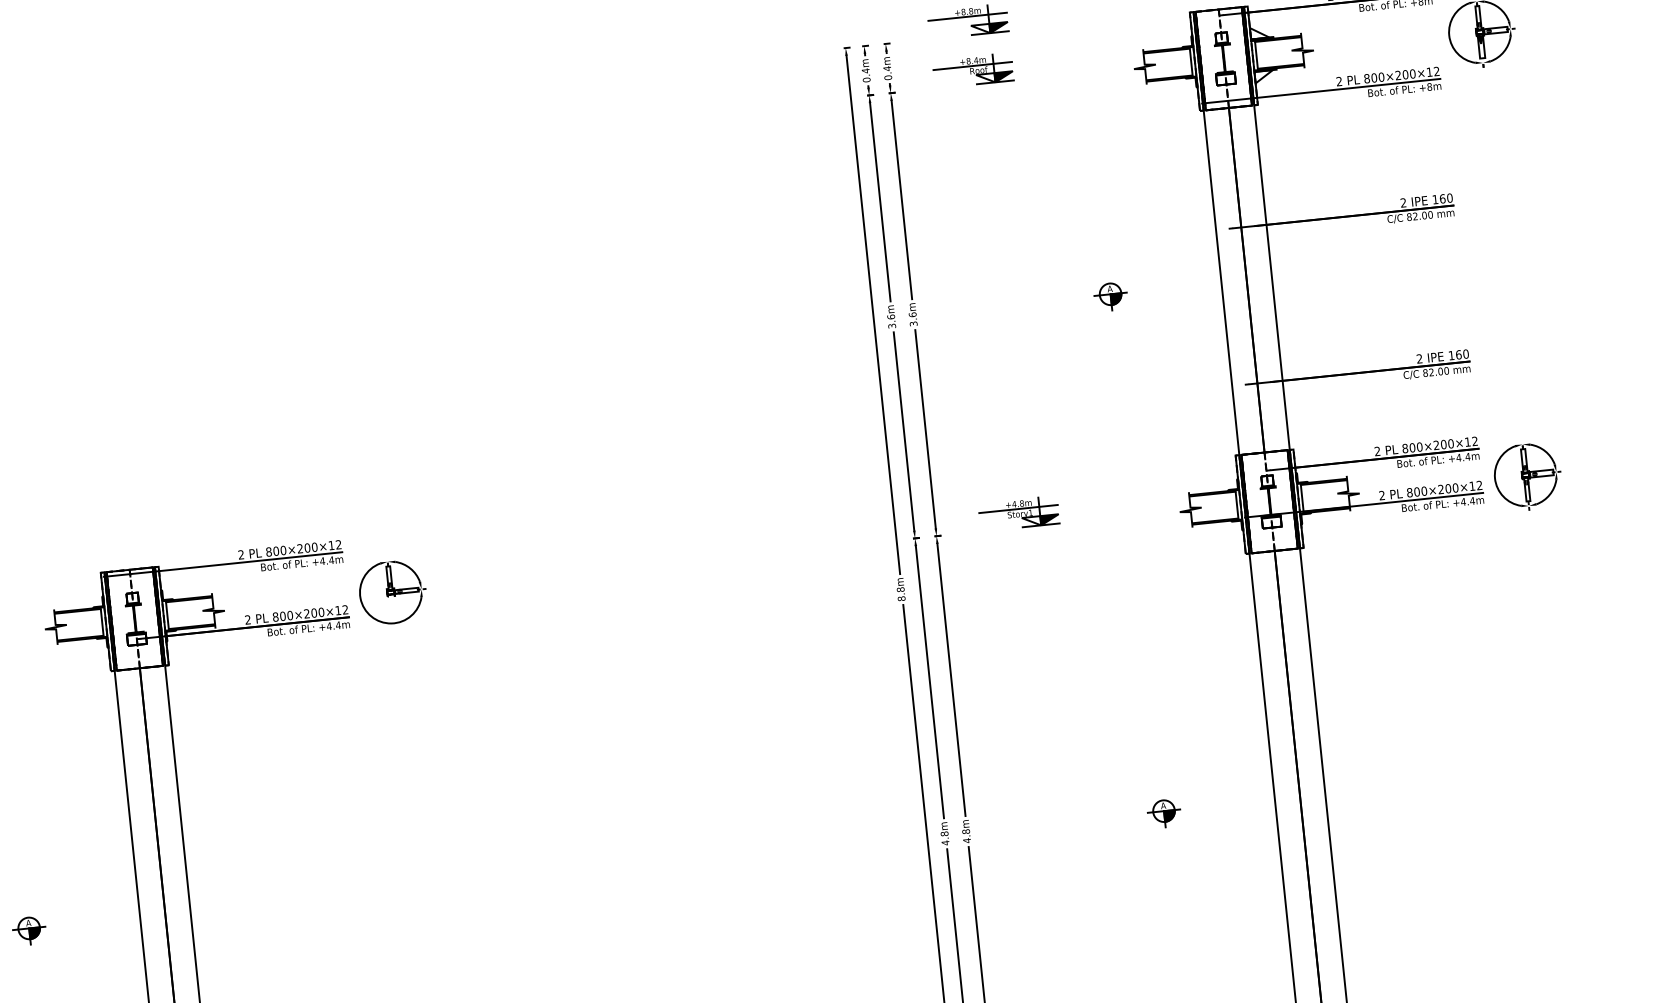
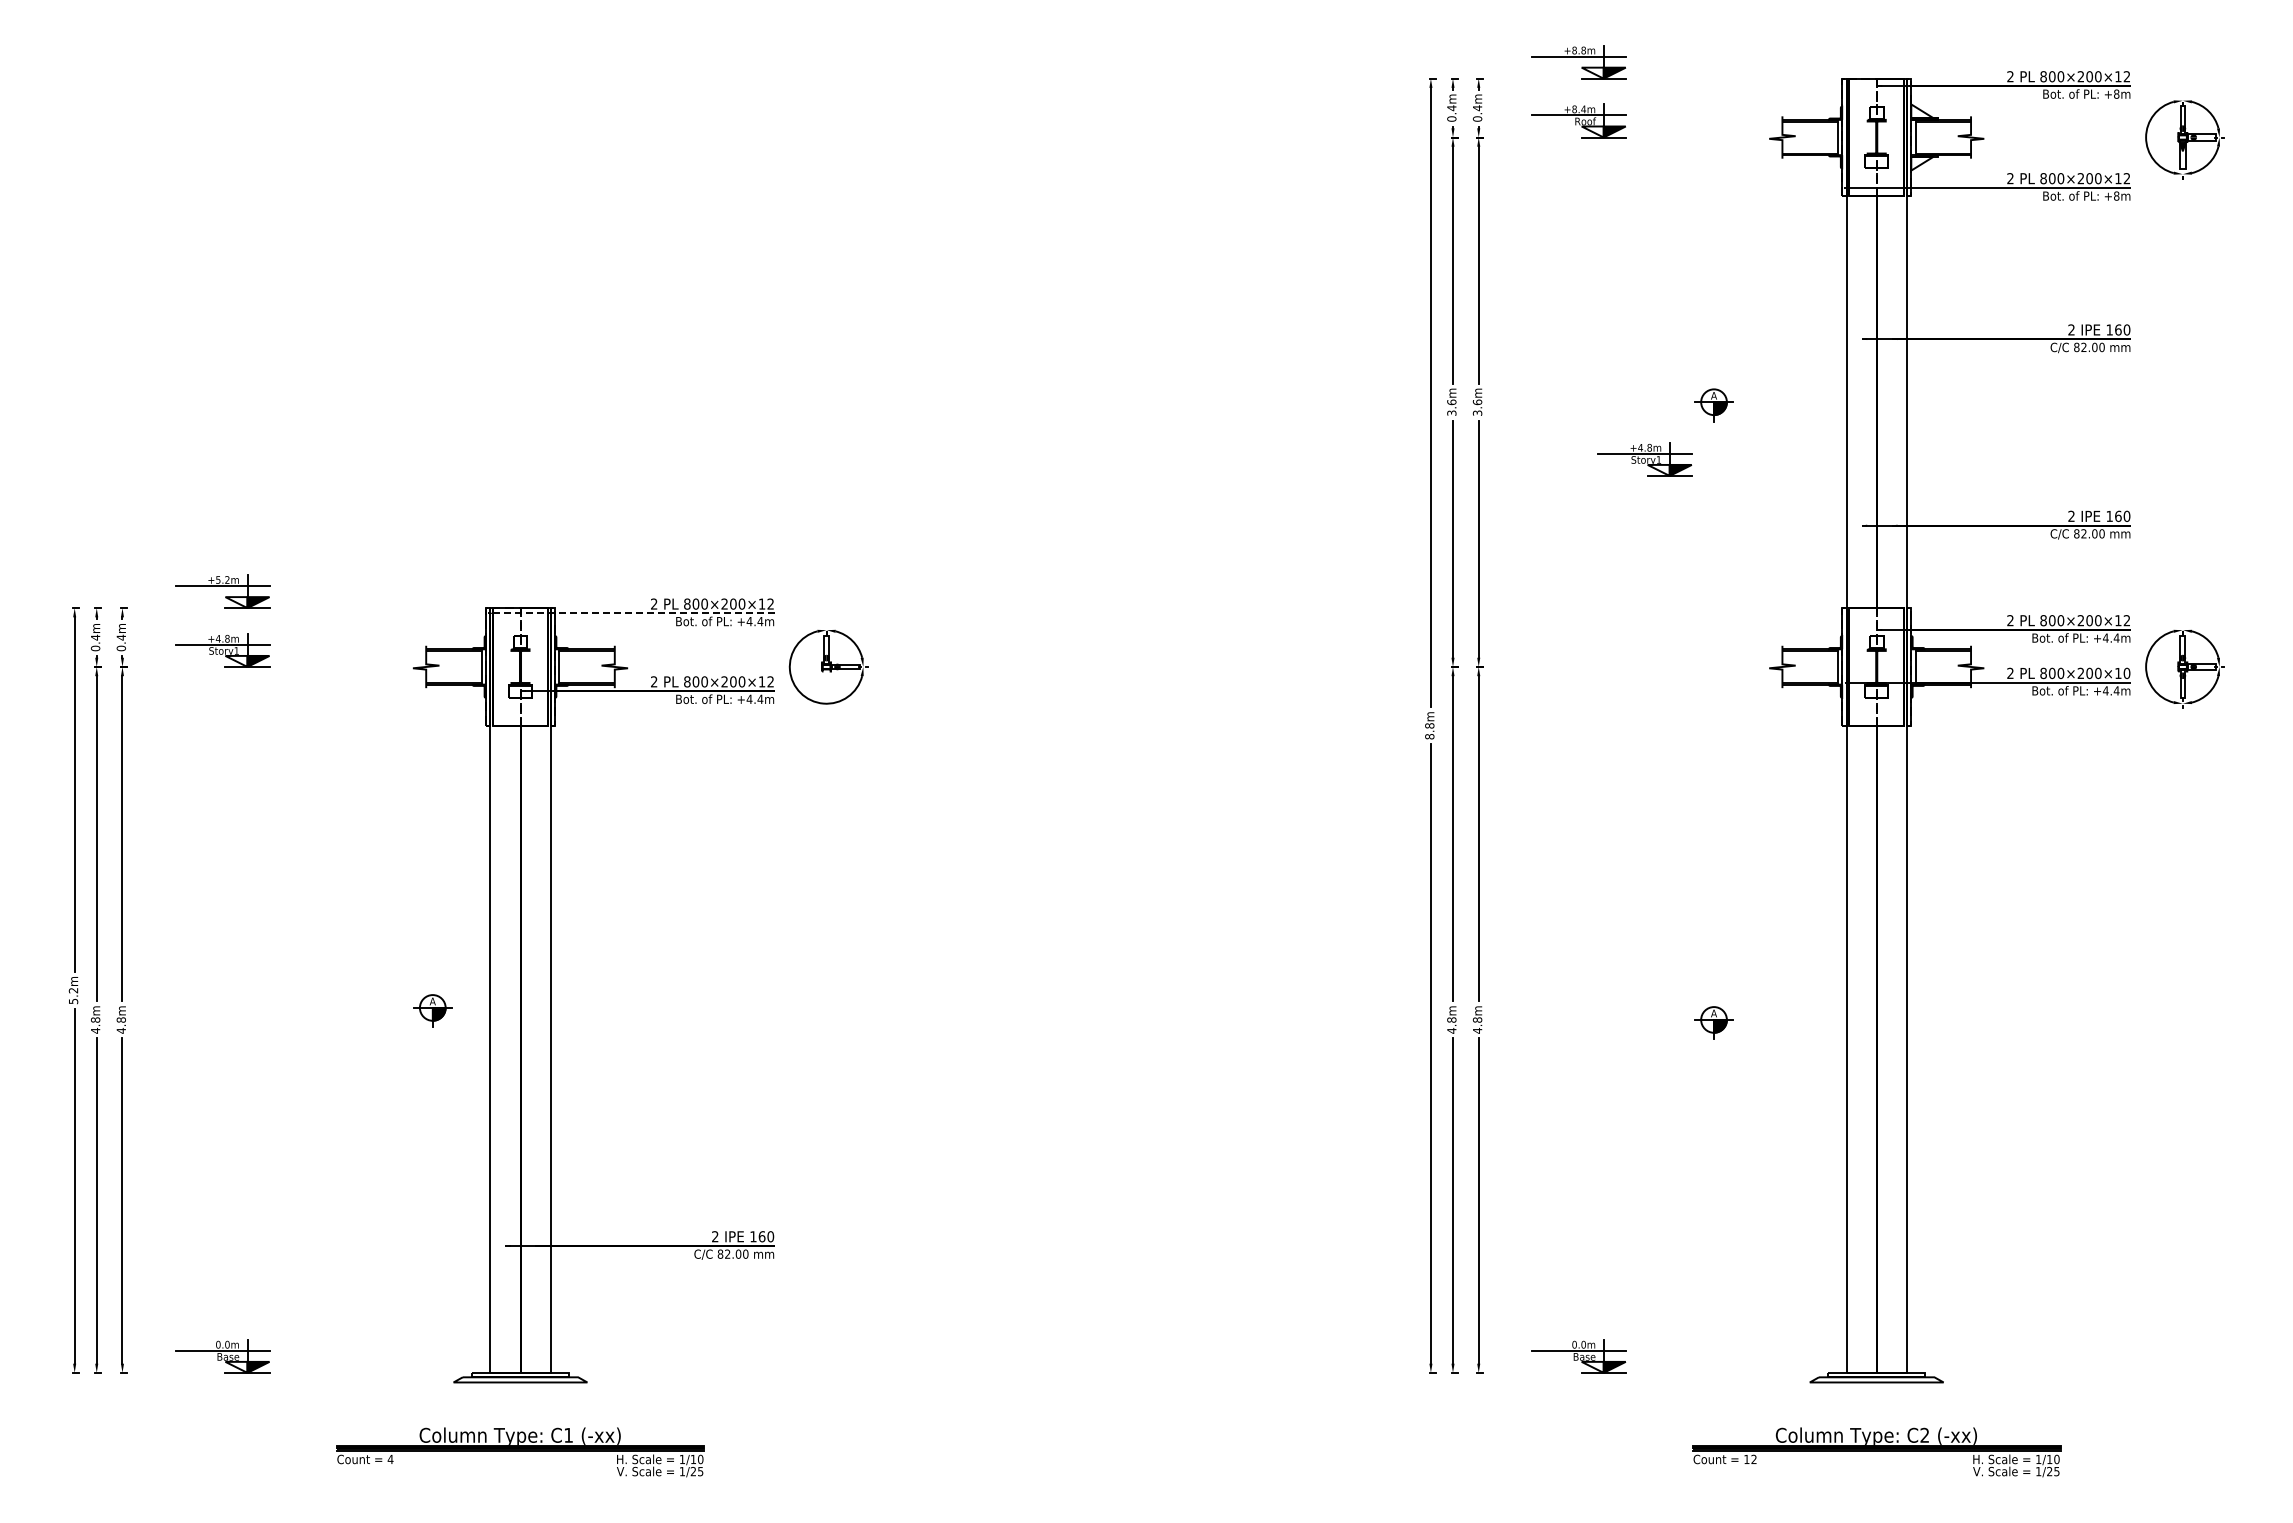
text: (1479, 485) -> (2126, 673), 800×200×12 -> 800×200×10
part: (1018, 513) -> (1644, 459), moved
line: (223, 564) -> (631, 613), solid -> dashed
part: (29, 930) -> (432, 1010), moved

